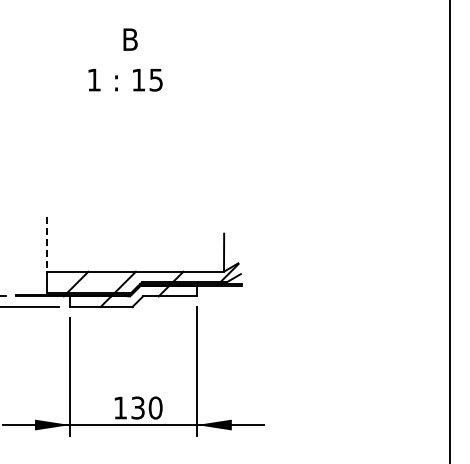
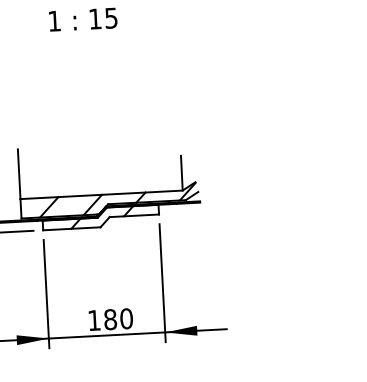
line: (47, 245) -> (19, 175), dashed -> solid
text: (137, 407) -> (109, 319), 130 -> 180

